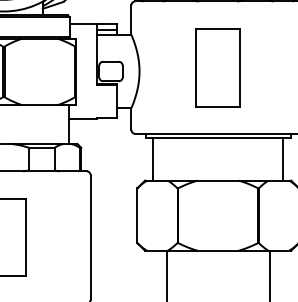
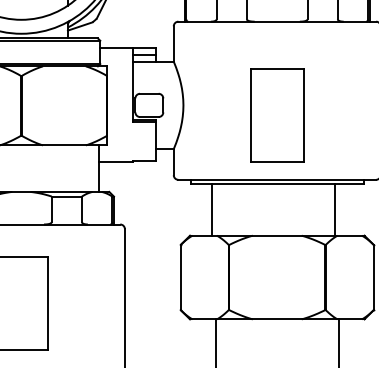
part: (218, 67) -> (277, 115), moved
line: (153, 158) -> (212, 209), moved
line: (282, 158) -> (334, 209), moved

